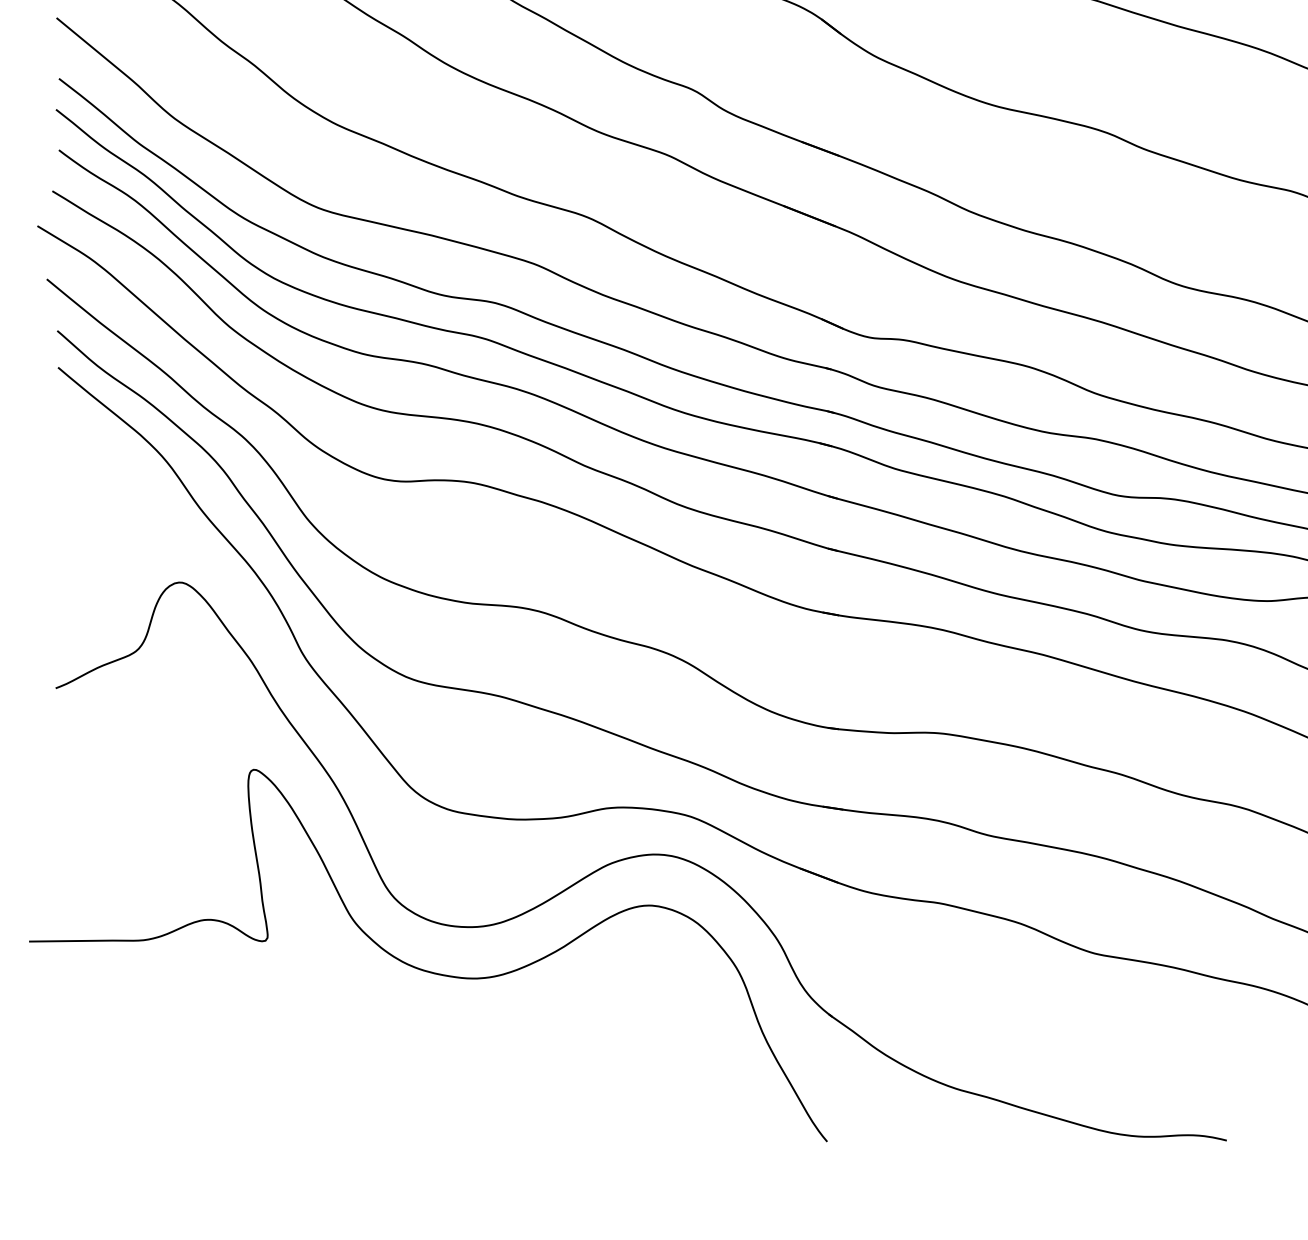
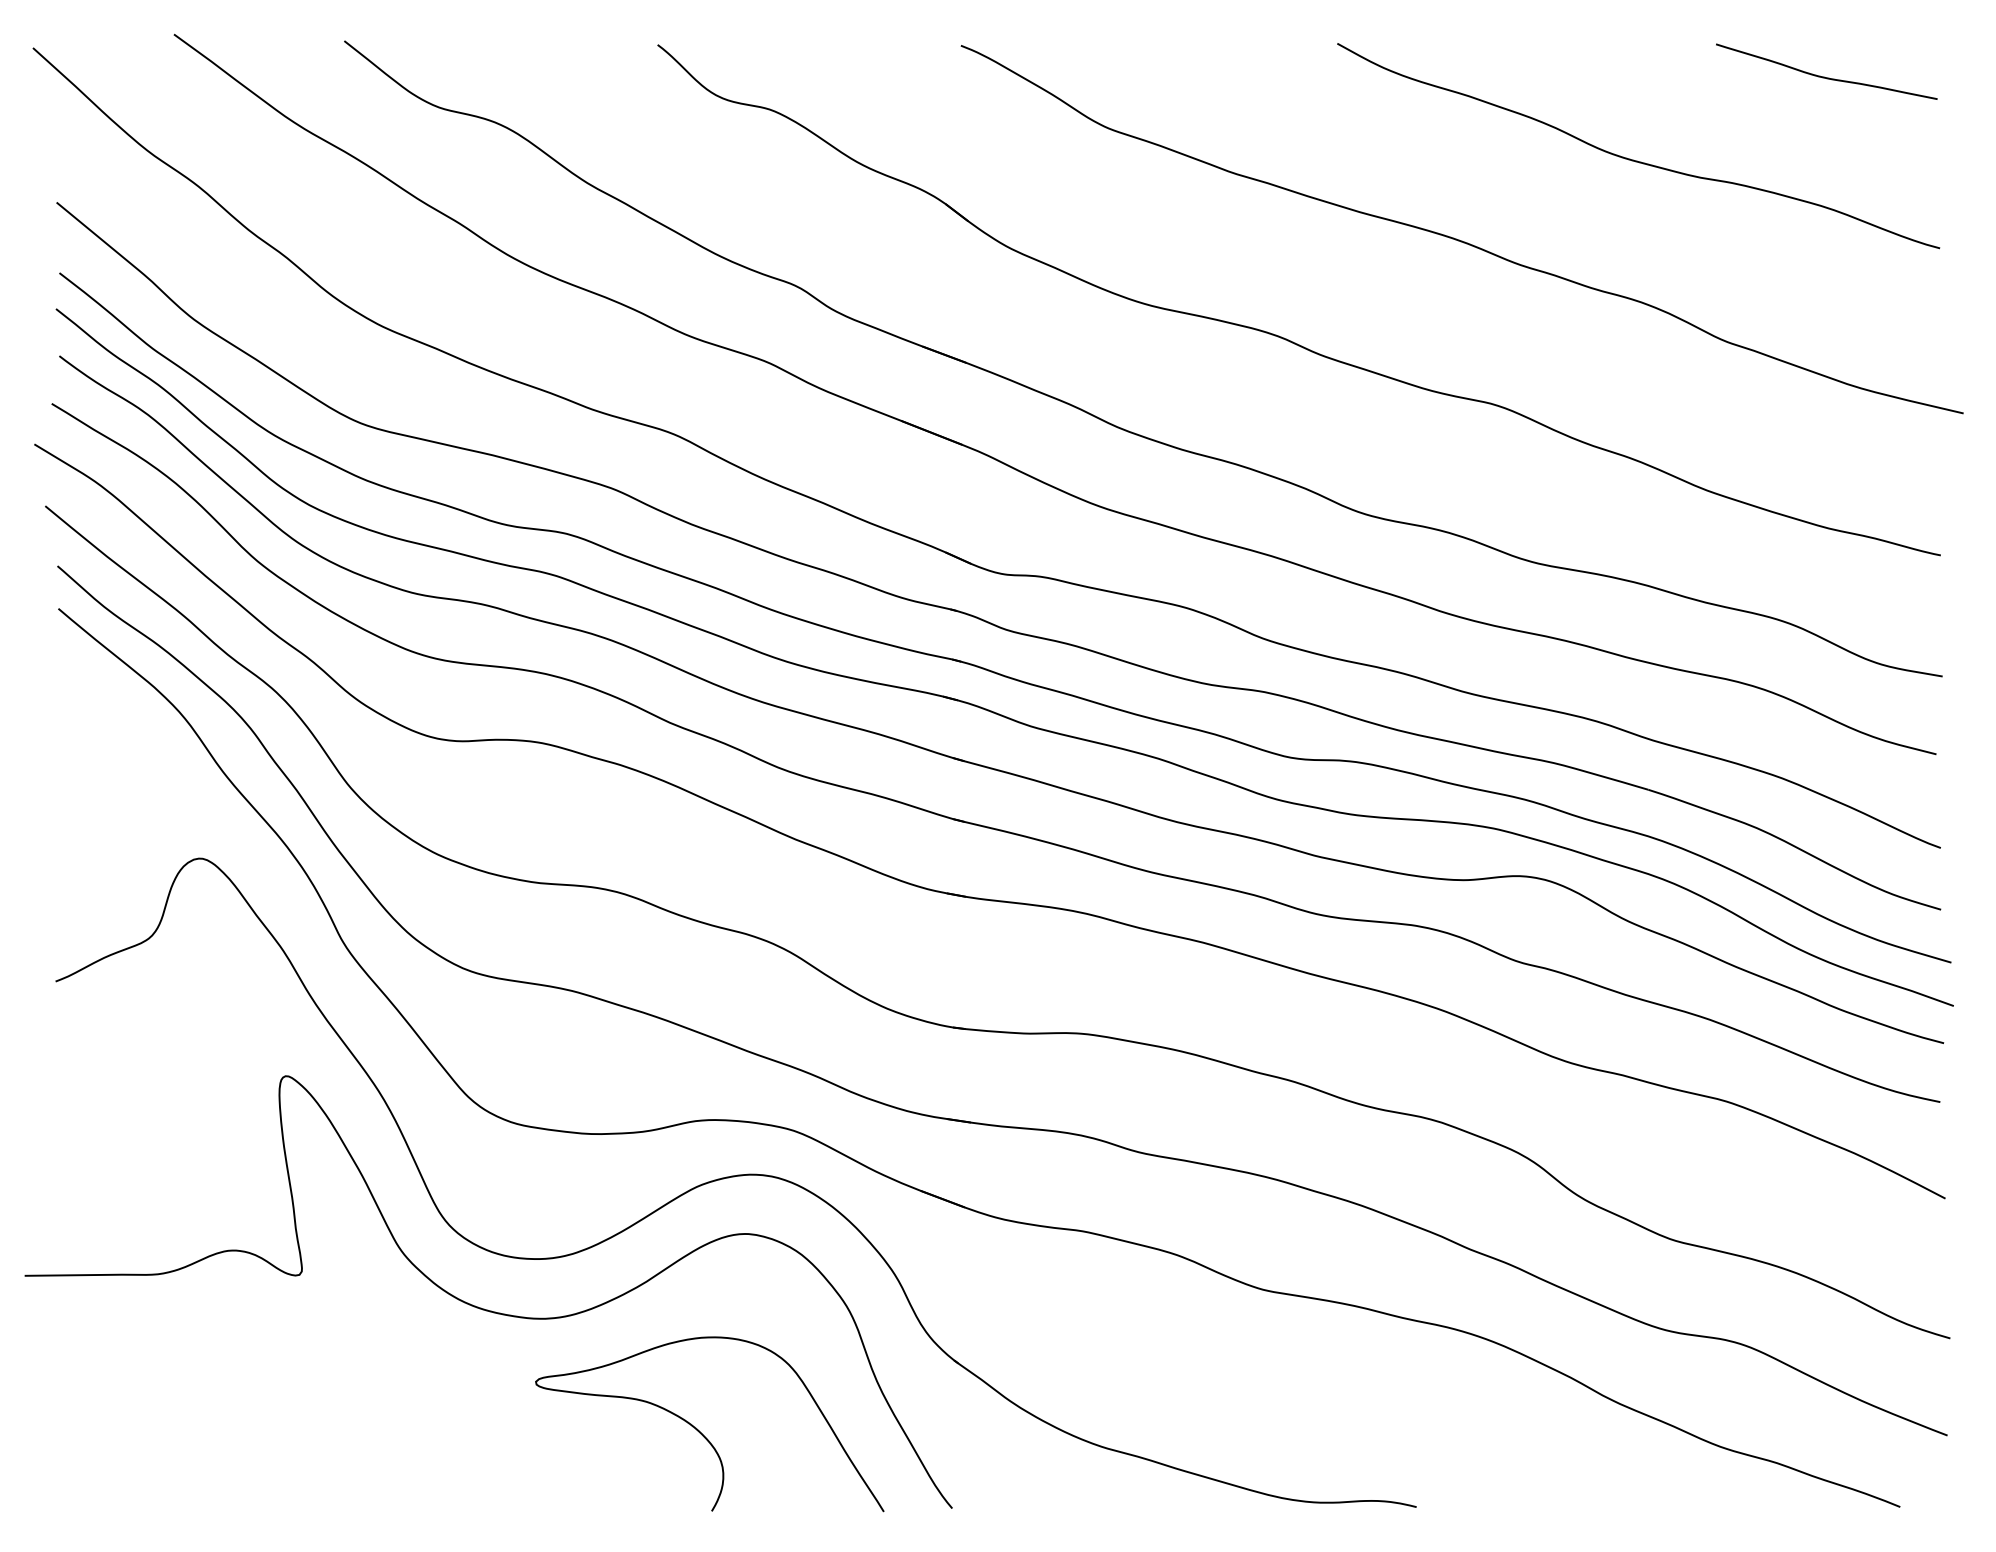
curve: (611, 1076) -> (701, 1432), added

